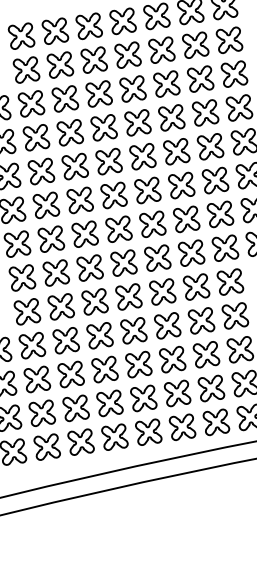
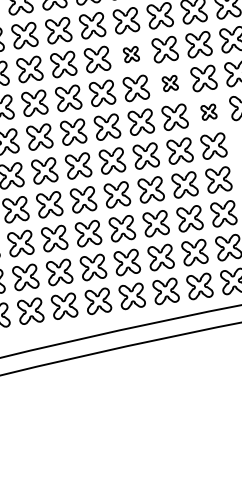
part: (147, 190) -> (131, 54), size x0.6
part: (186, 219) -> (170, 83), size x0.6
part: (225, 247) -> (209, 111), size x0.6

